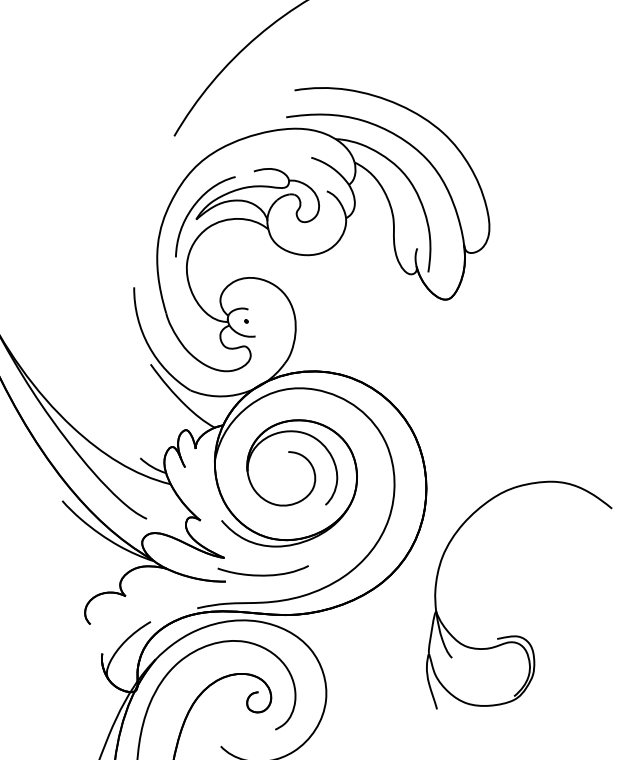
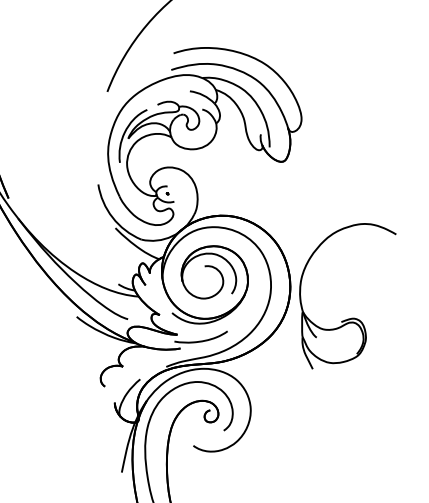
part: (516, 634) -> (352, 317), moved

